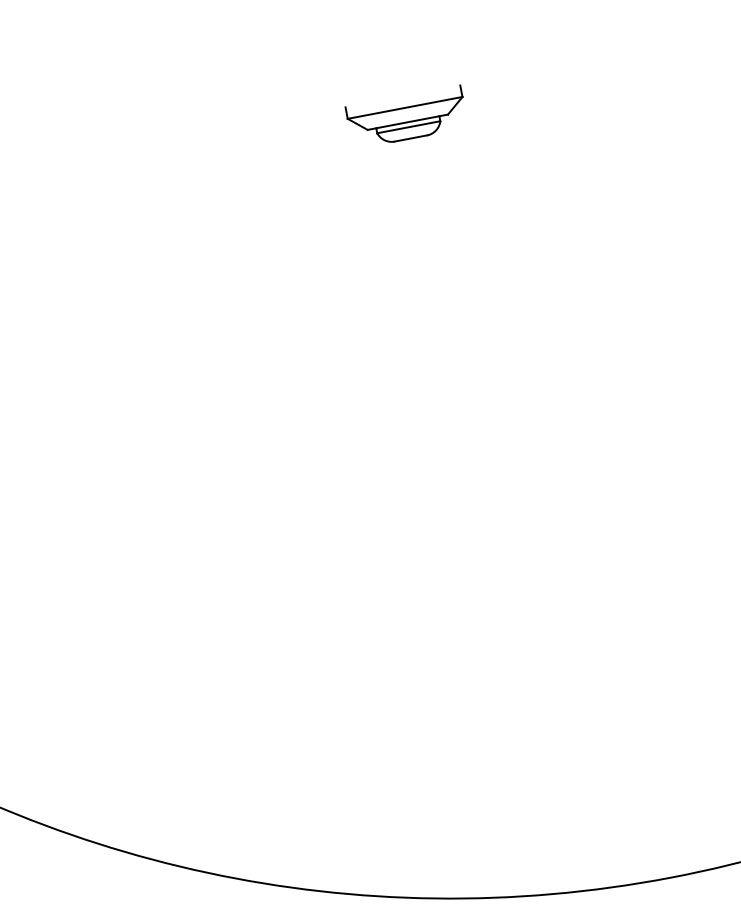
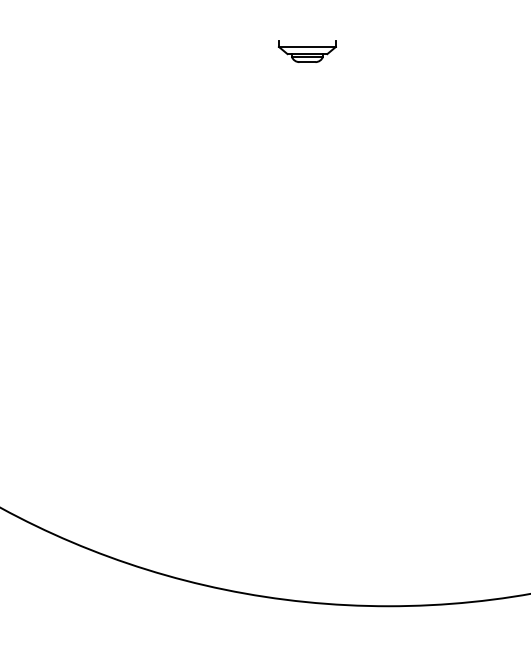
part: (407, 117) -> (307, 51), size x0.7

